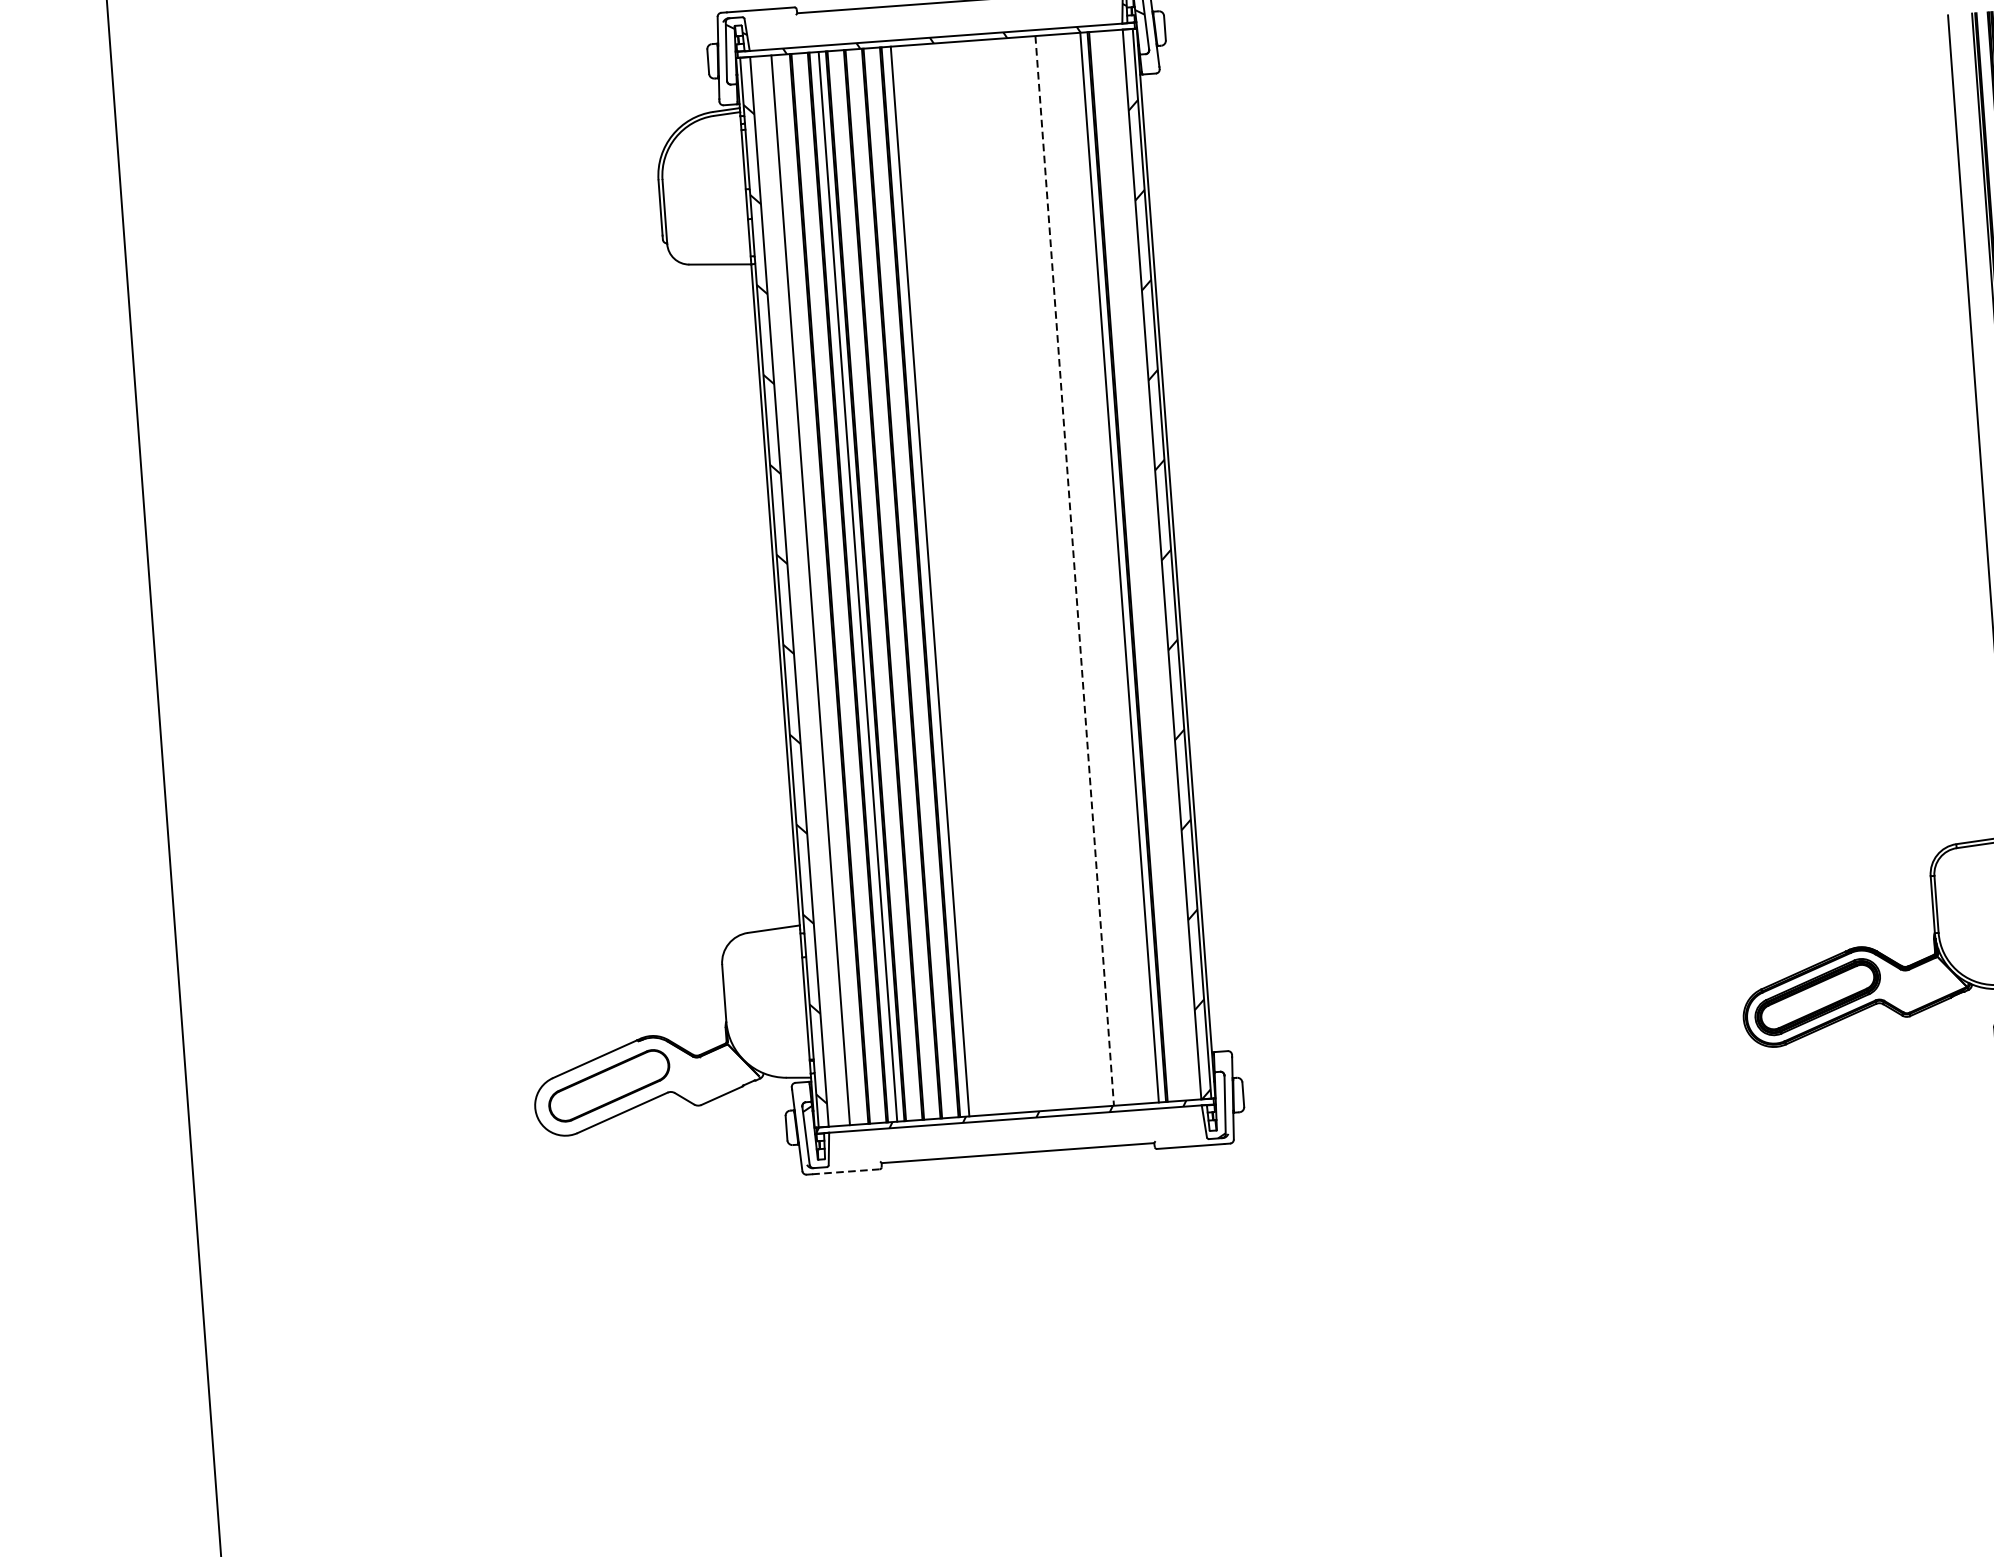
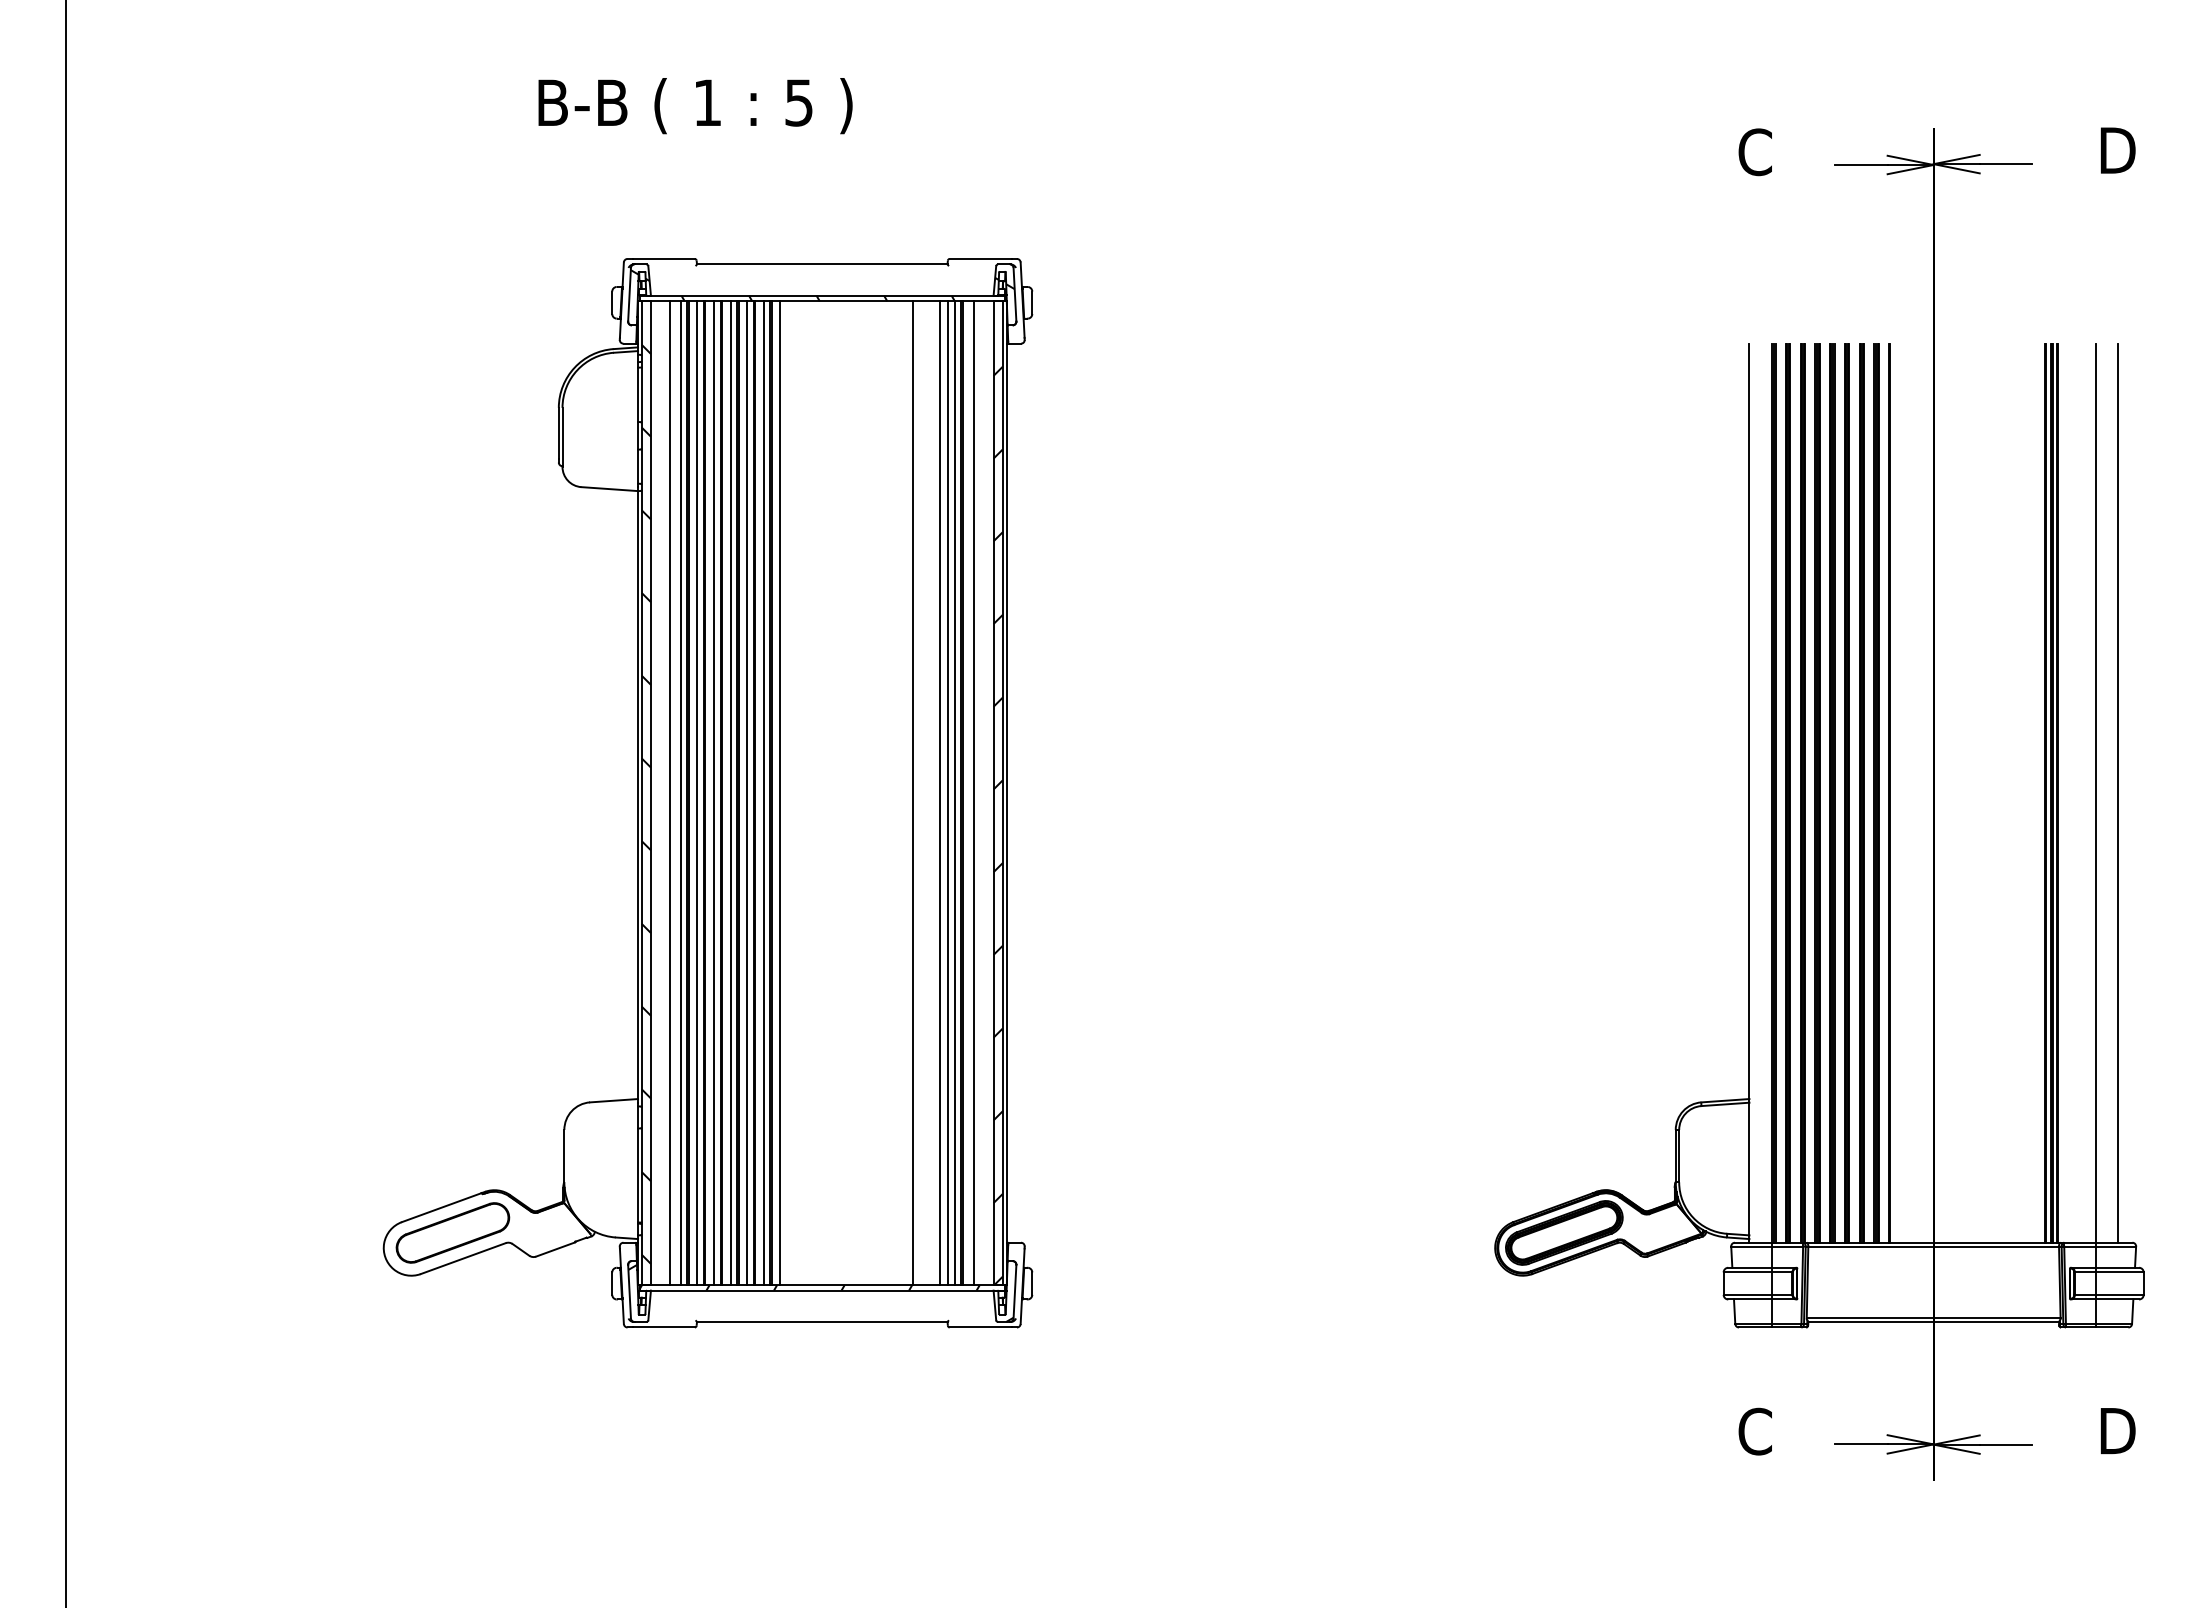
line: (1141, 566) -> (974, 793), added
line: (1111, 568) -> (947, 793), added
line: (1104, 569) -> (940, 793), added
line: (1074, 571) -> (913, 793), dashed -> solid
line: (911, 583) -> (763, 793), added
line: (894, 584) -> (747, 793), added
line: (875, 585) -> (730, 793), added
line: (840, 588) -> (697, 793), added
line: (821, 589) -> (680, 793), added
line: (846, 1171) -> (664, 1327), dashed -> solid

